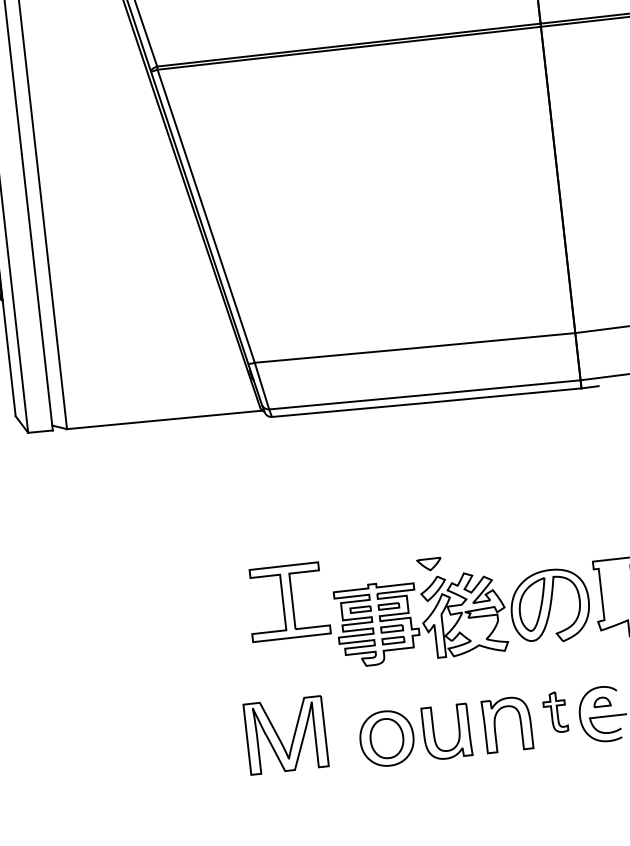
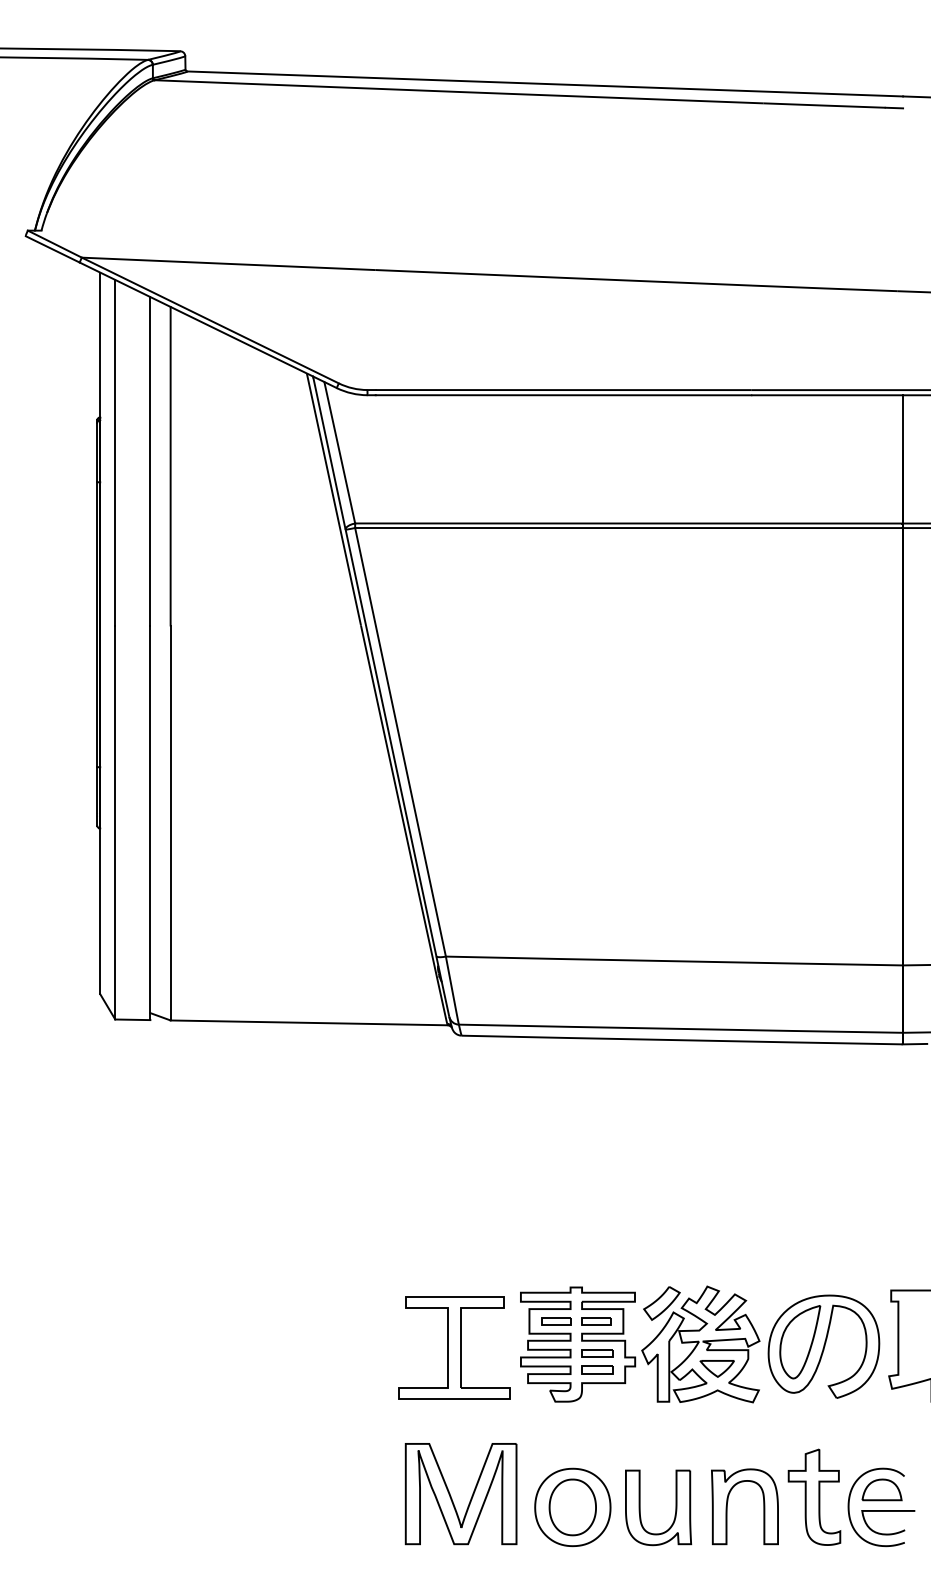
part: (428, 564) -> (716, 1368), moved
part: (287, 601) -> (454, 1347), moved
part: (601, 701) -> (881, 1489), size x1.67
part: (555, 711) -> (814, 1496), size x1.67
part: (280, 739) -> (452, 1498), moved

